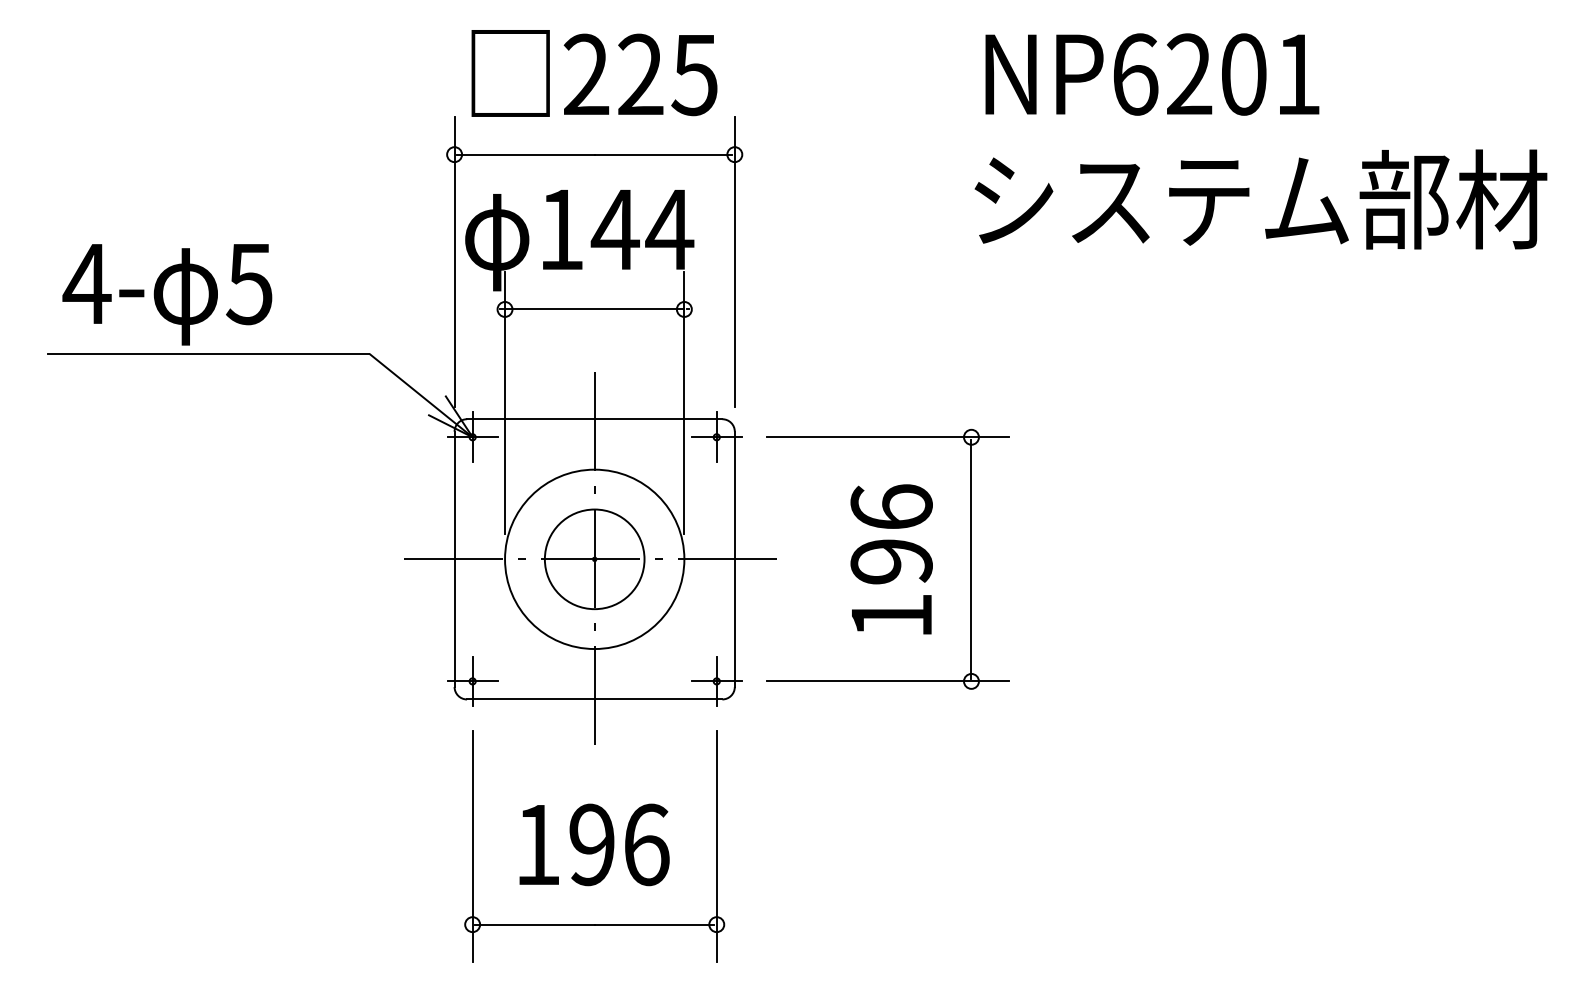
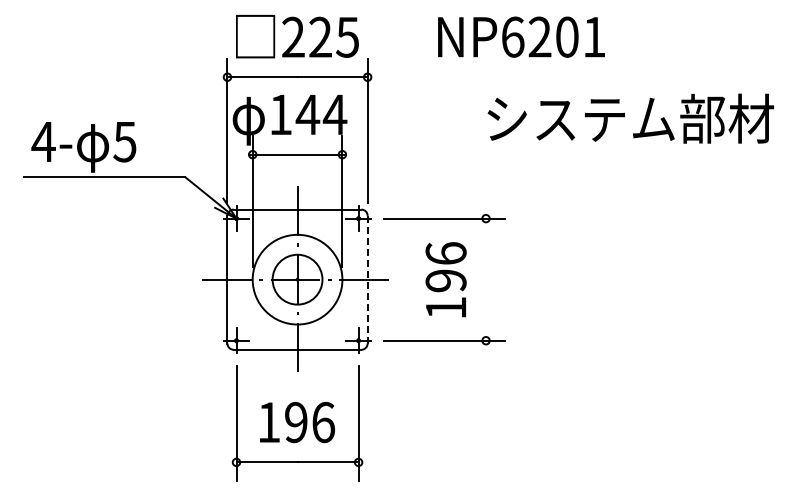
text: (1152, 73) -> (521, 36), moved
text: (1260, 199) -> (630, 118), moved
line: (734, 558) -> (367, 279), solid -> dashed
line: (972, 558) -> (486, 279), removed

